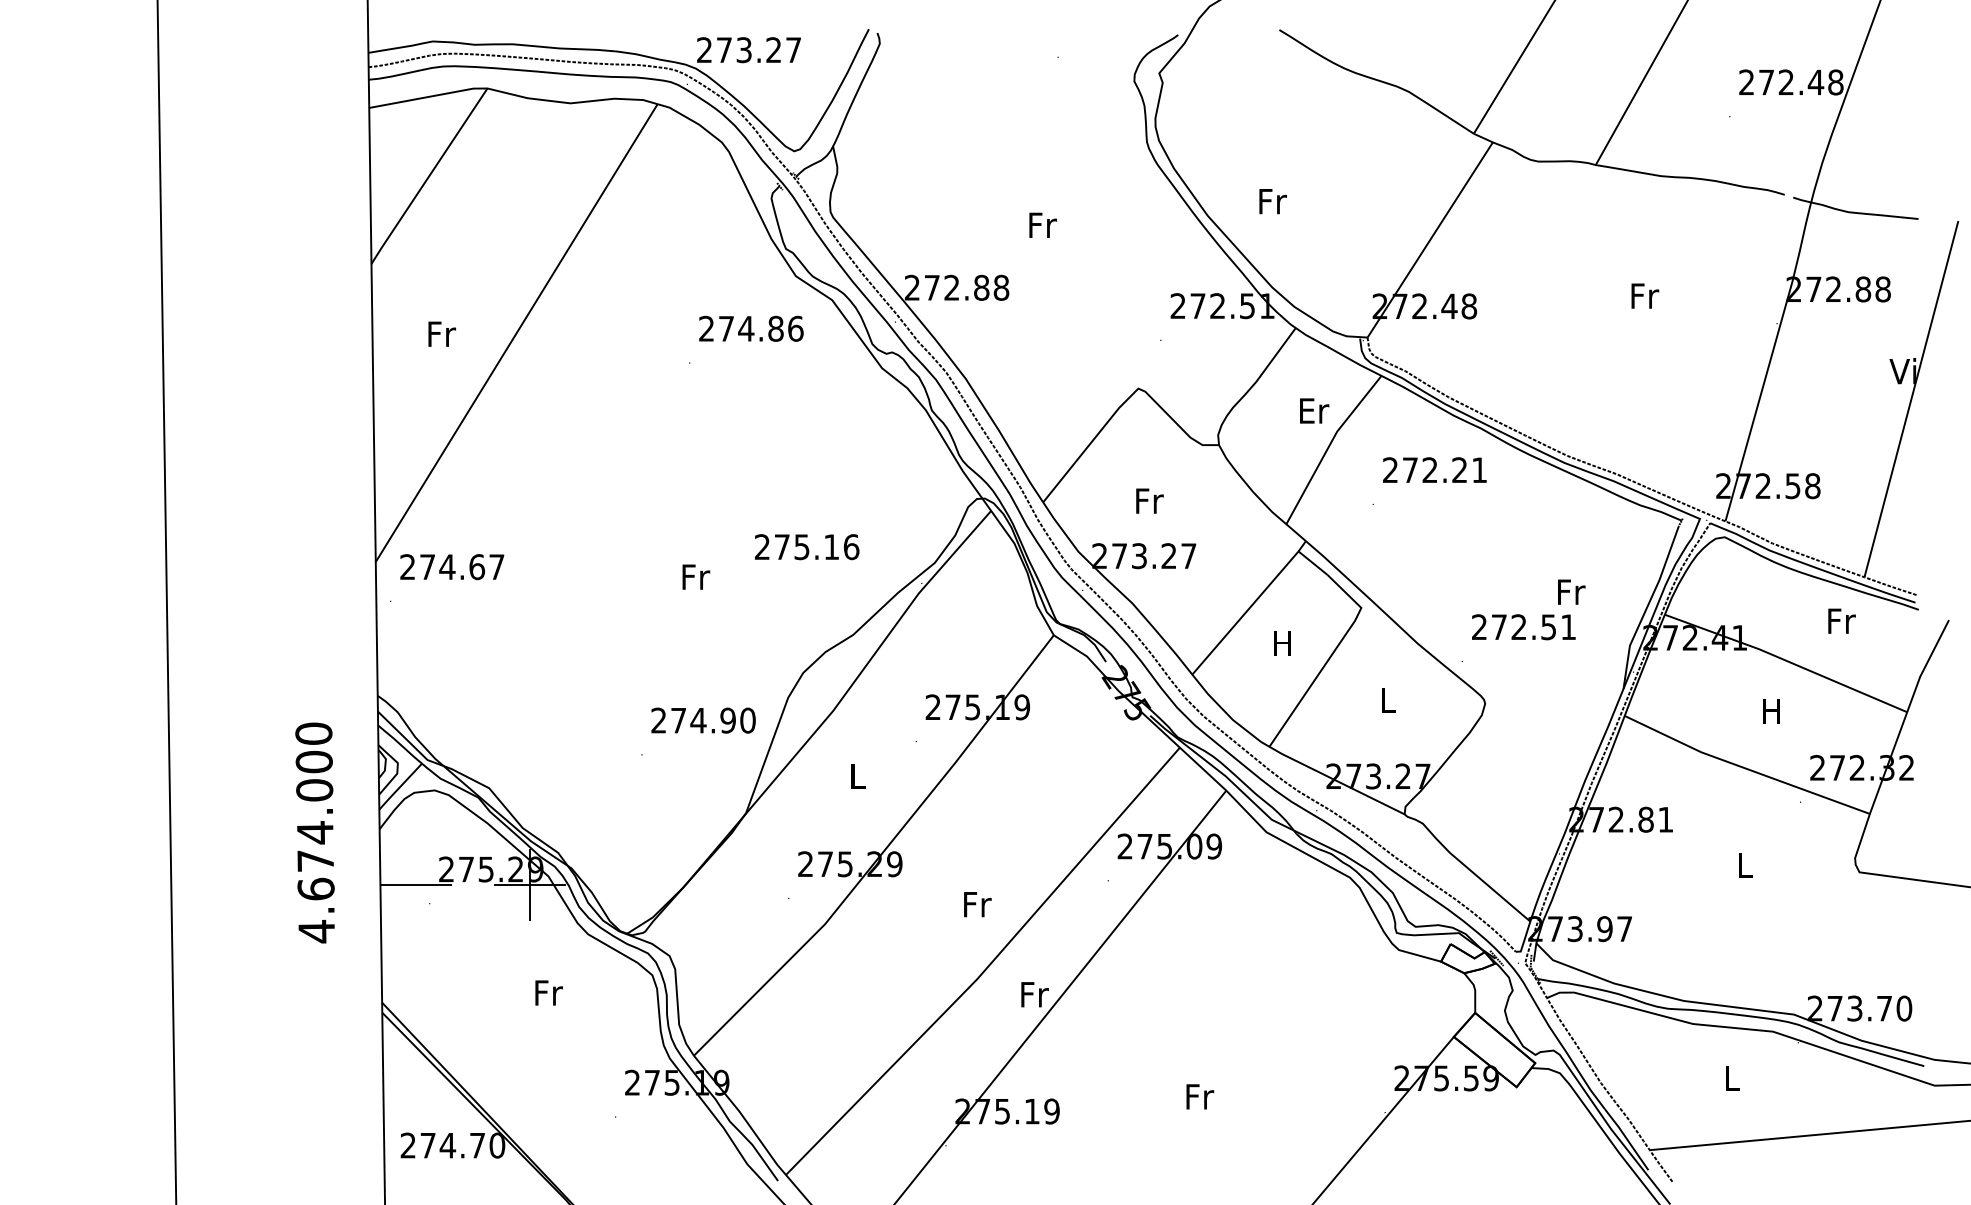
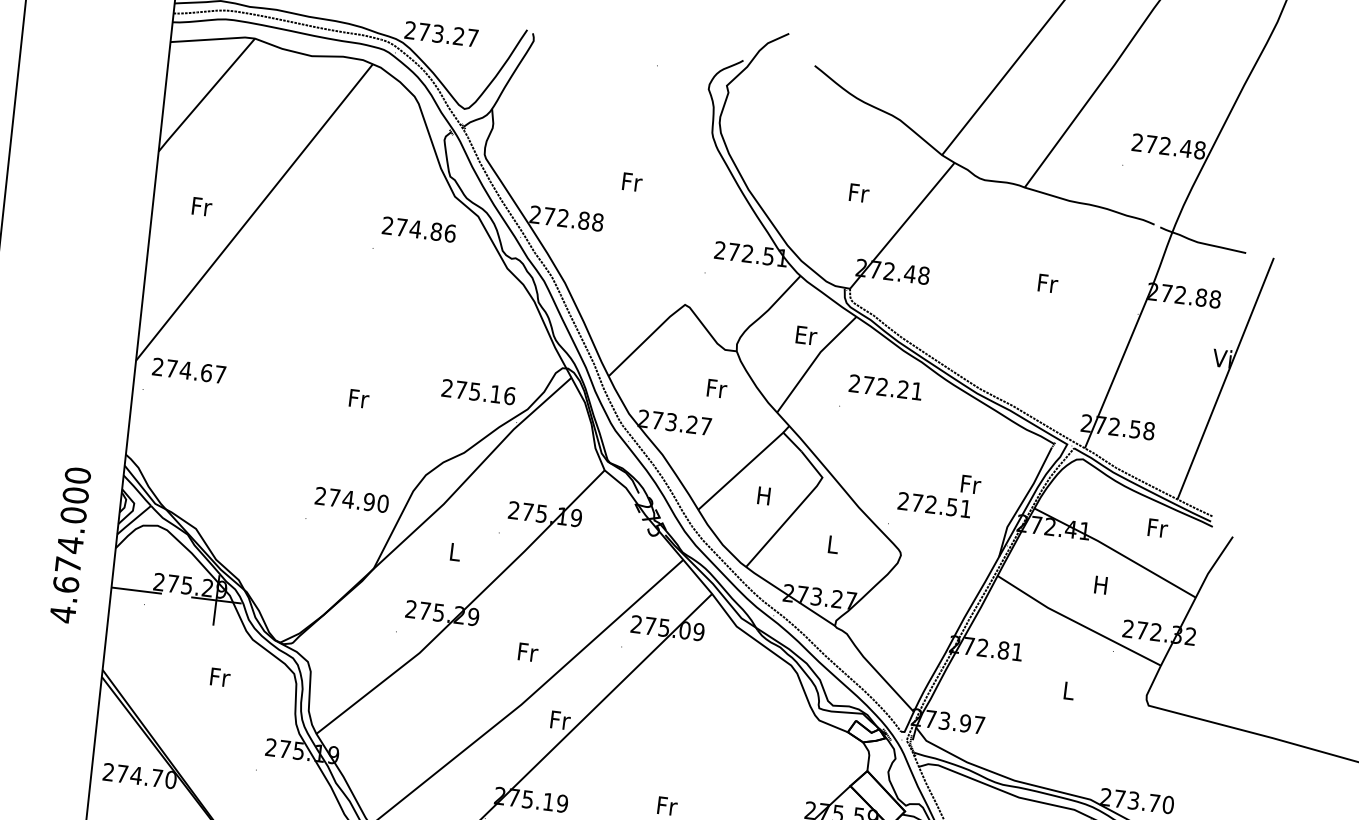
text: (1272, 201) -> (858, 193), moved
text: (1149, 500) -> (716, 388), moved
text: (807, 547) -> (478, 392), moved

